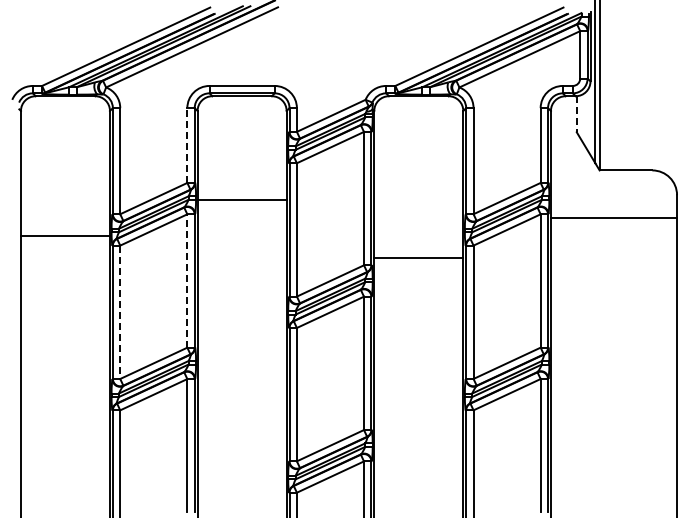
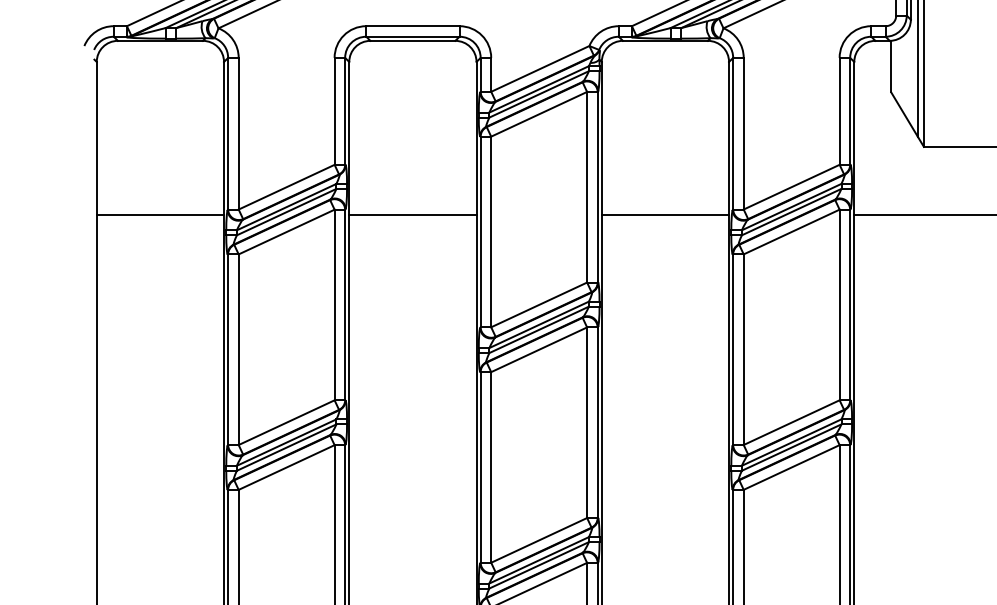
line: (576, 114) -> (890, 66), dashed -> solid
line: (187, 145) -> (334, 111), dashed -> solid
line: (241, 199) -> (412, 214), moved
line: (65, 235) -> (160, 214), moved
line: (418, 257) -> (665, 214), moved
line: (187, 281) -> (334, 305), dashed -> solid
line: (120, 312) -> (239, 350), dashed -> solid

